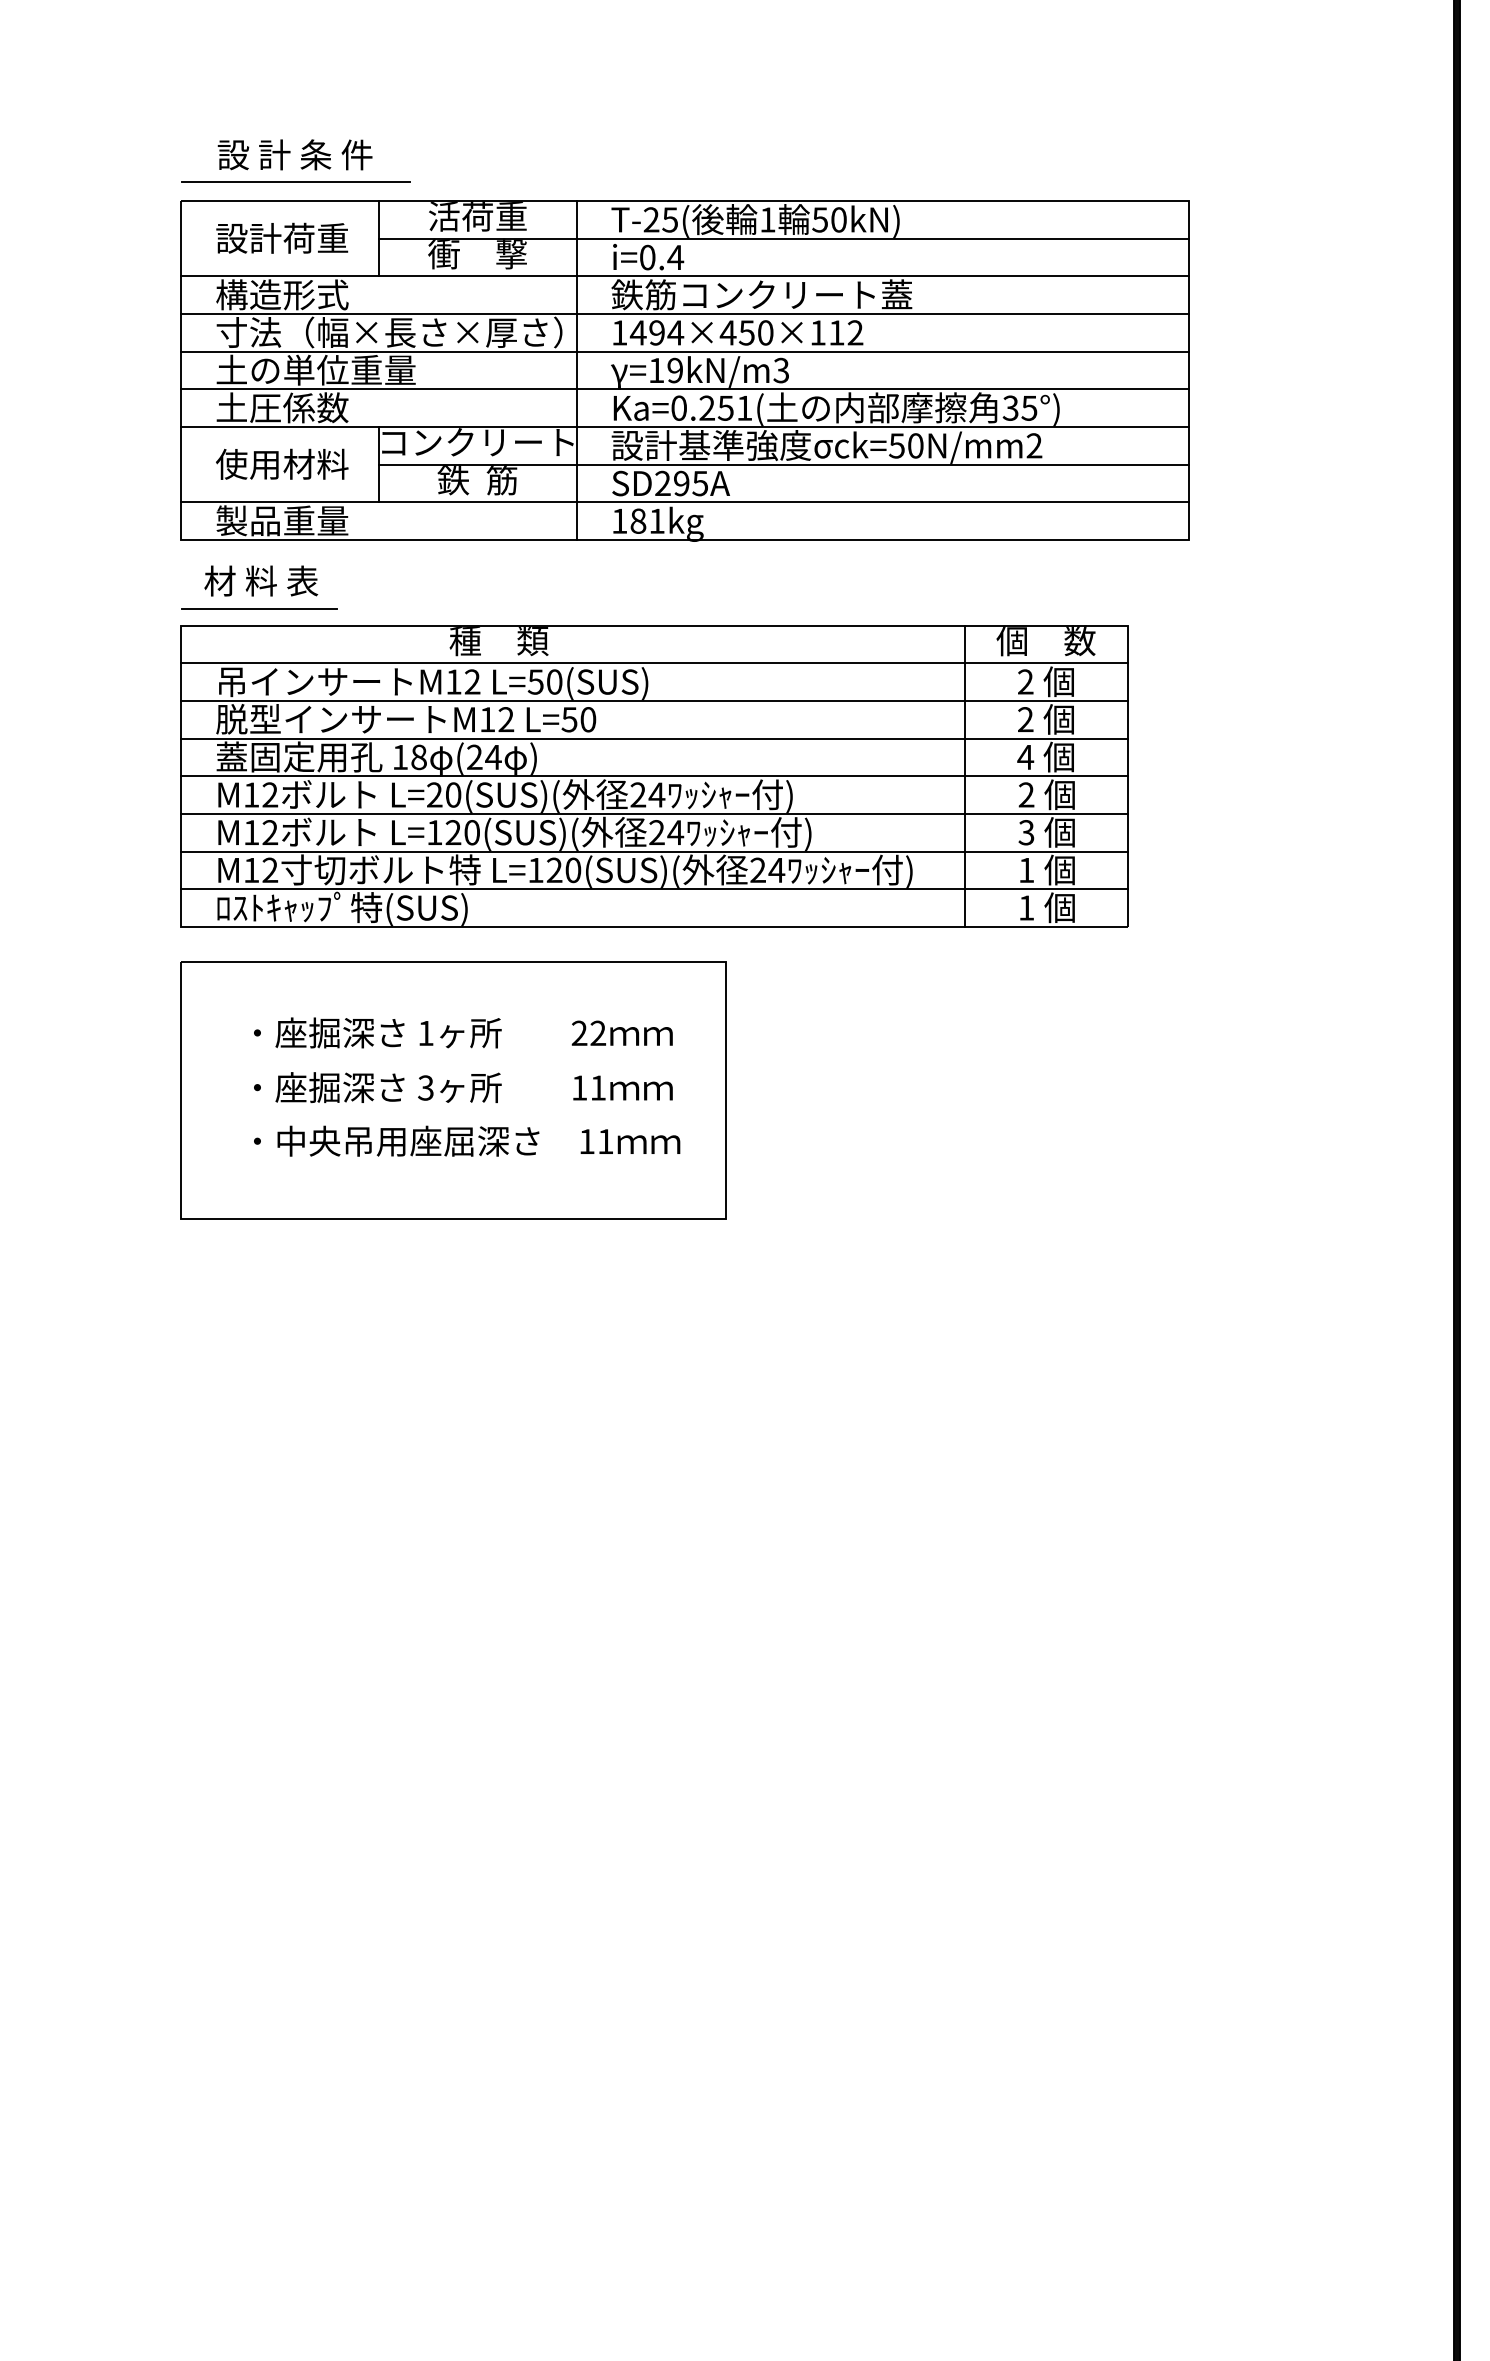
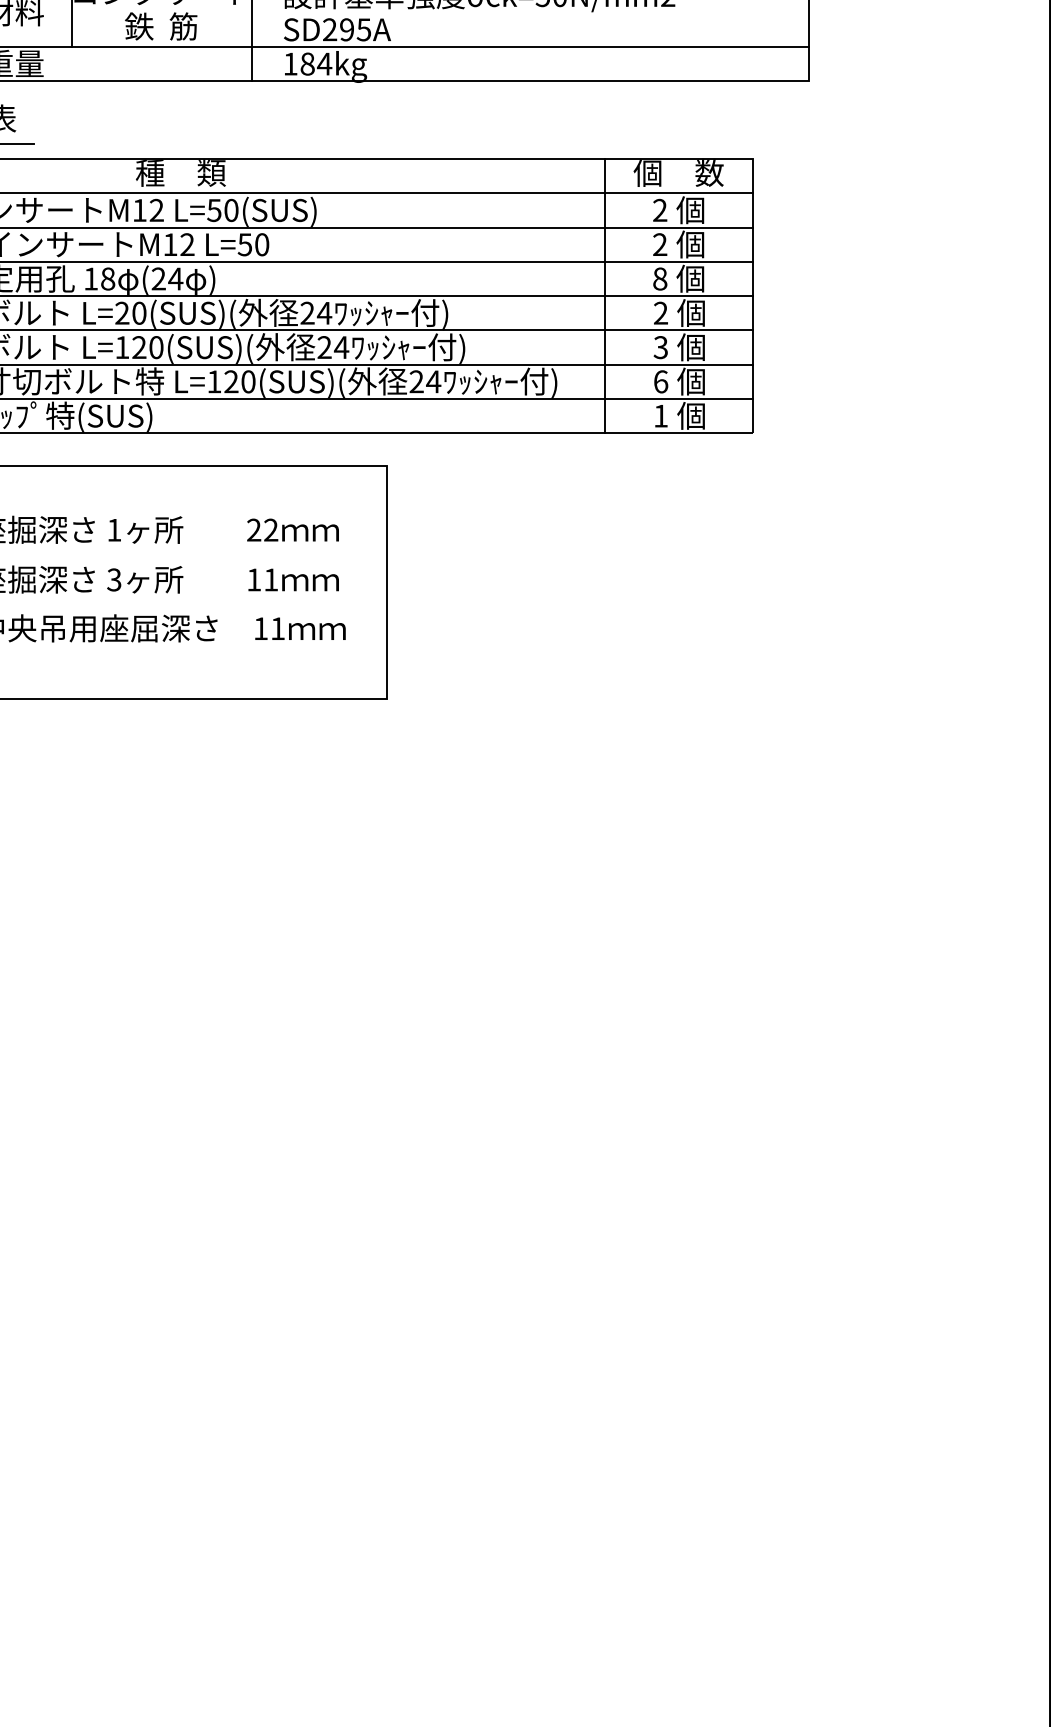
line: (783, 464) -> (439, 12), removed
text: (656, 520) -> (324, 63), 181kg -> 184kg
text: (1025, 757) -> (659, 279), 4 -> 8
text: (1026, 870) -> (660, 381), 1 -> 6

